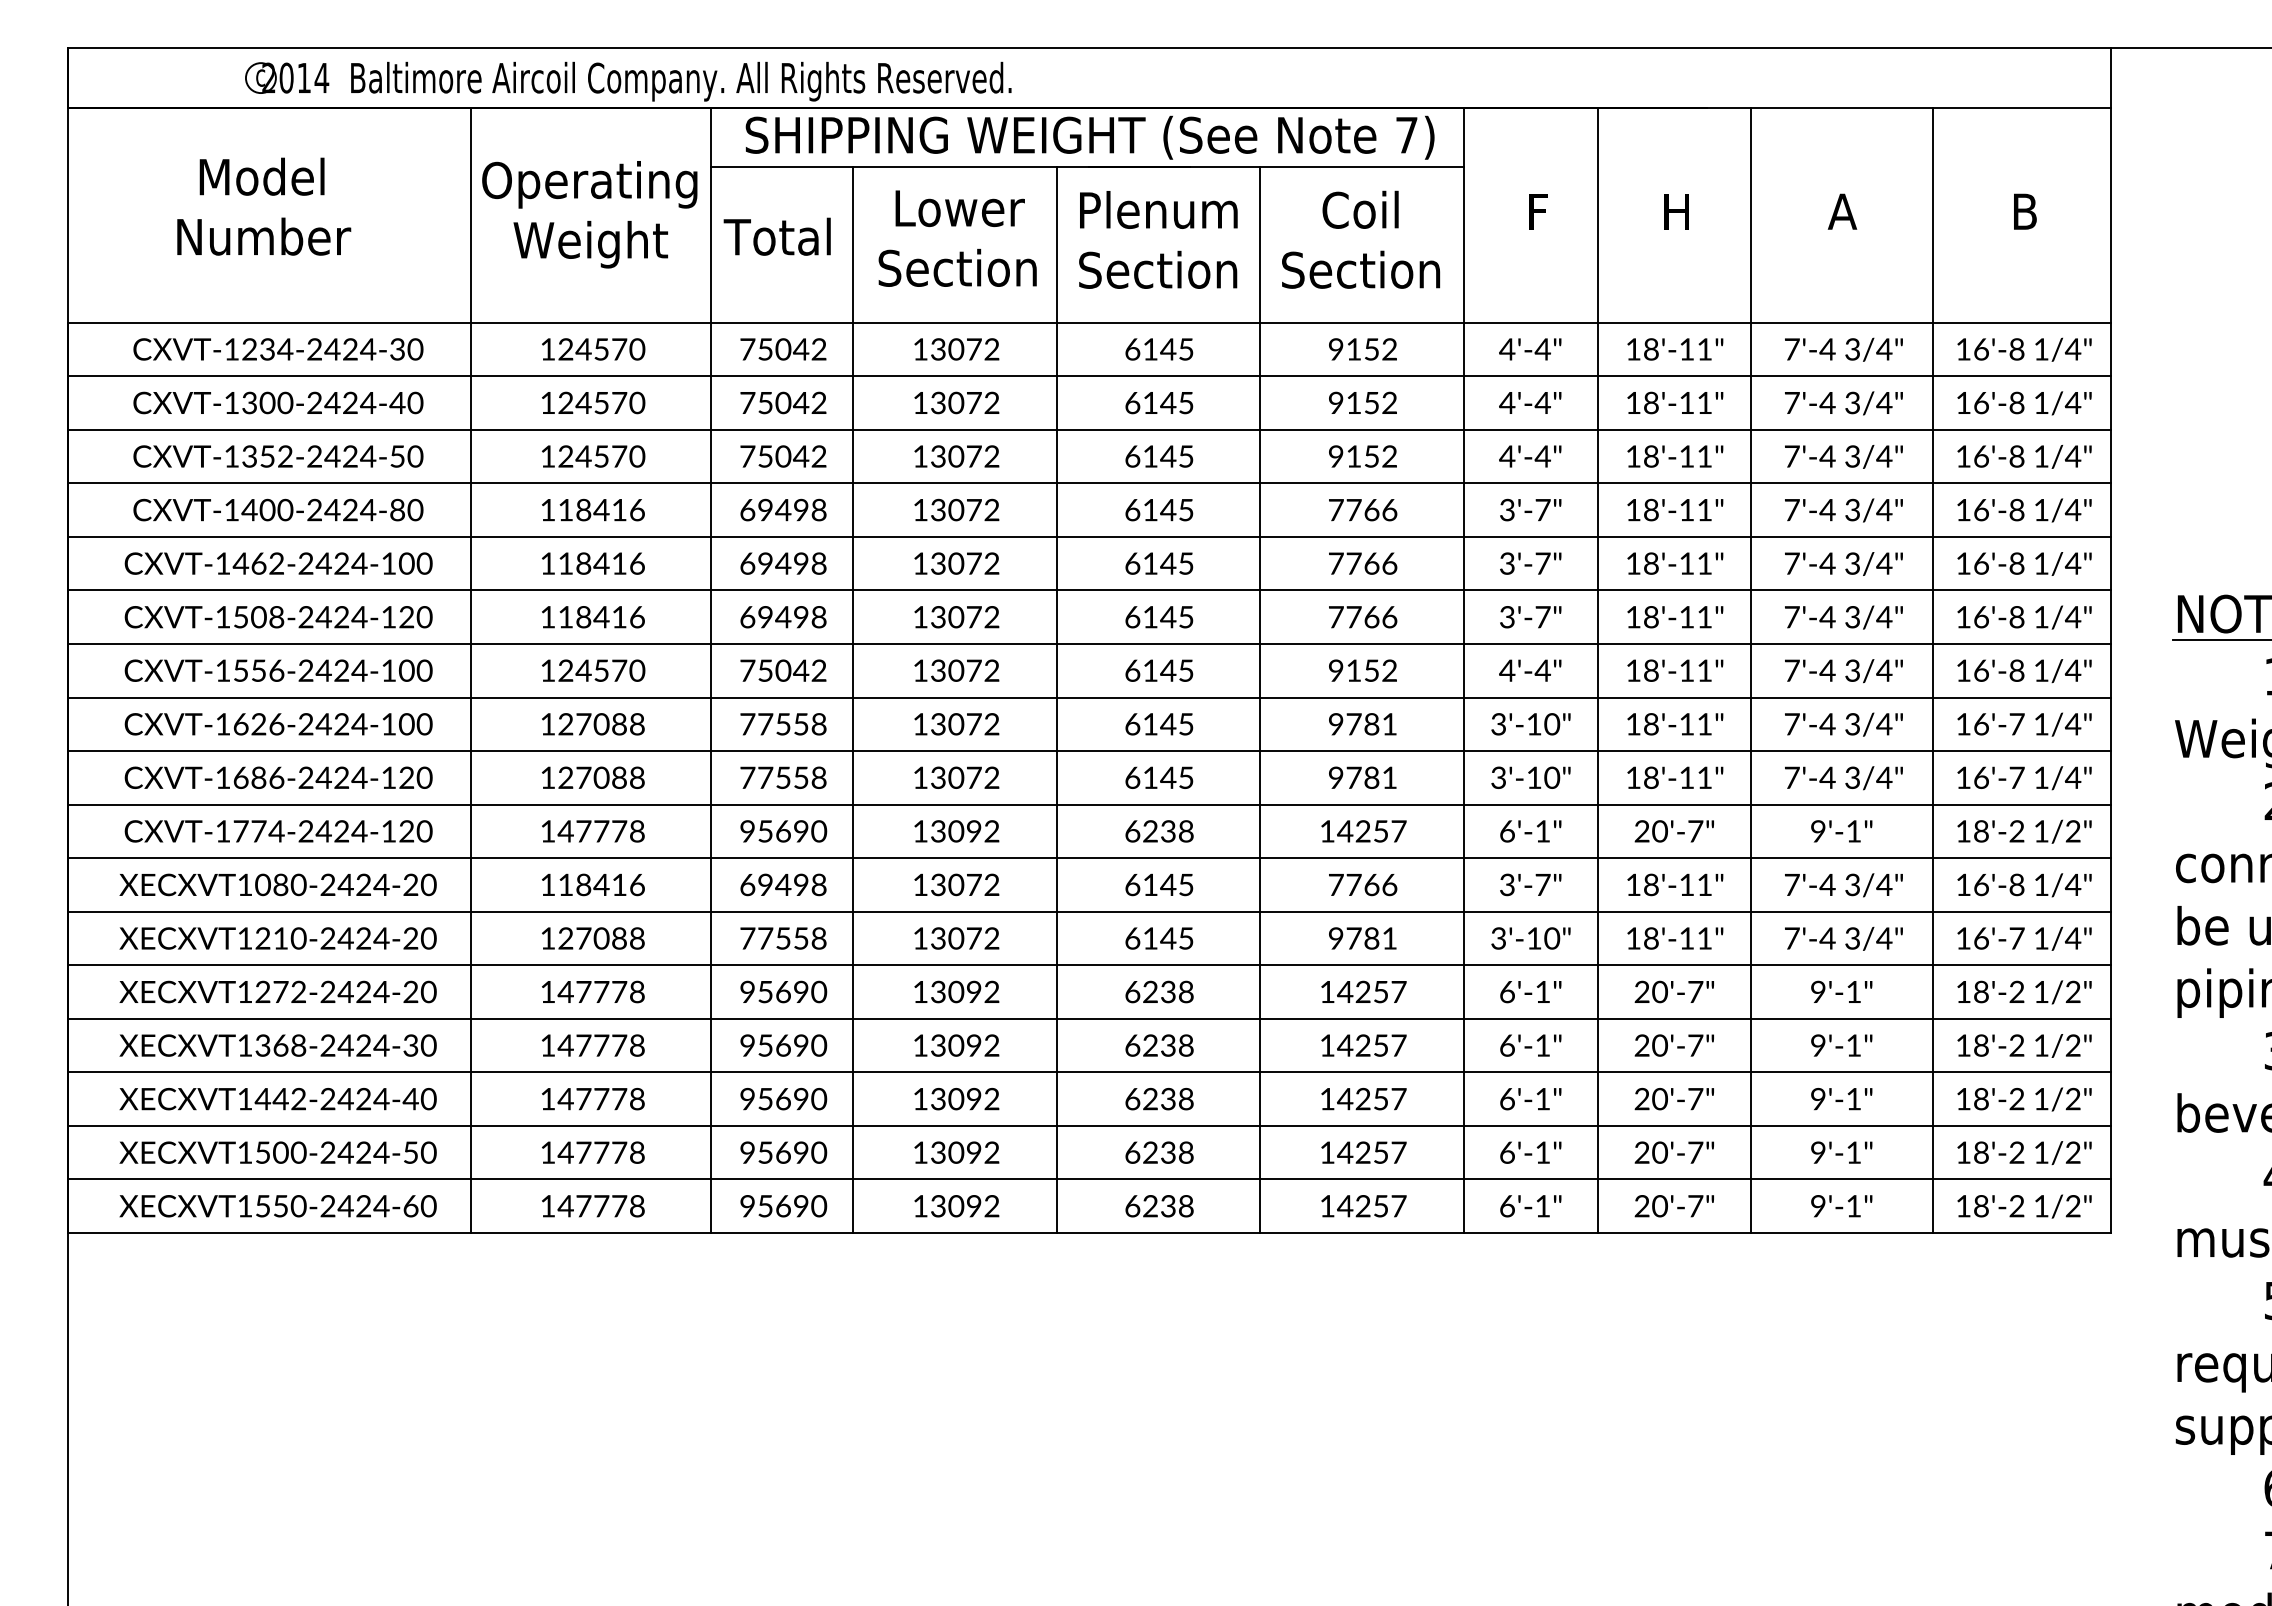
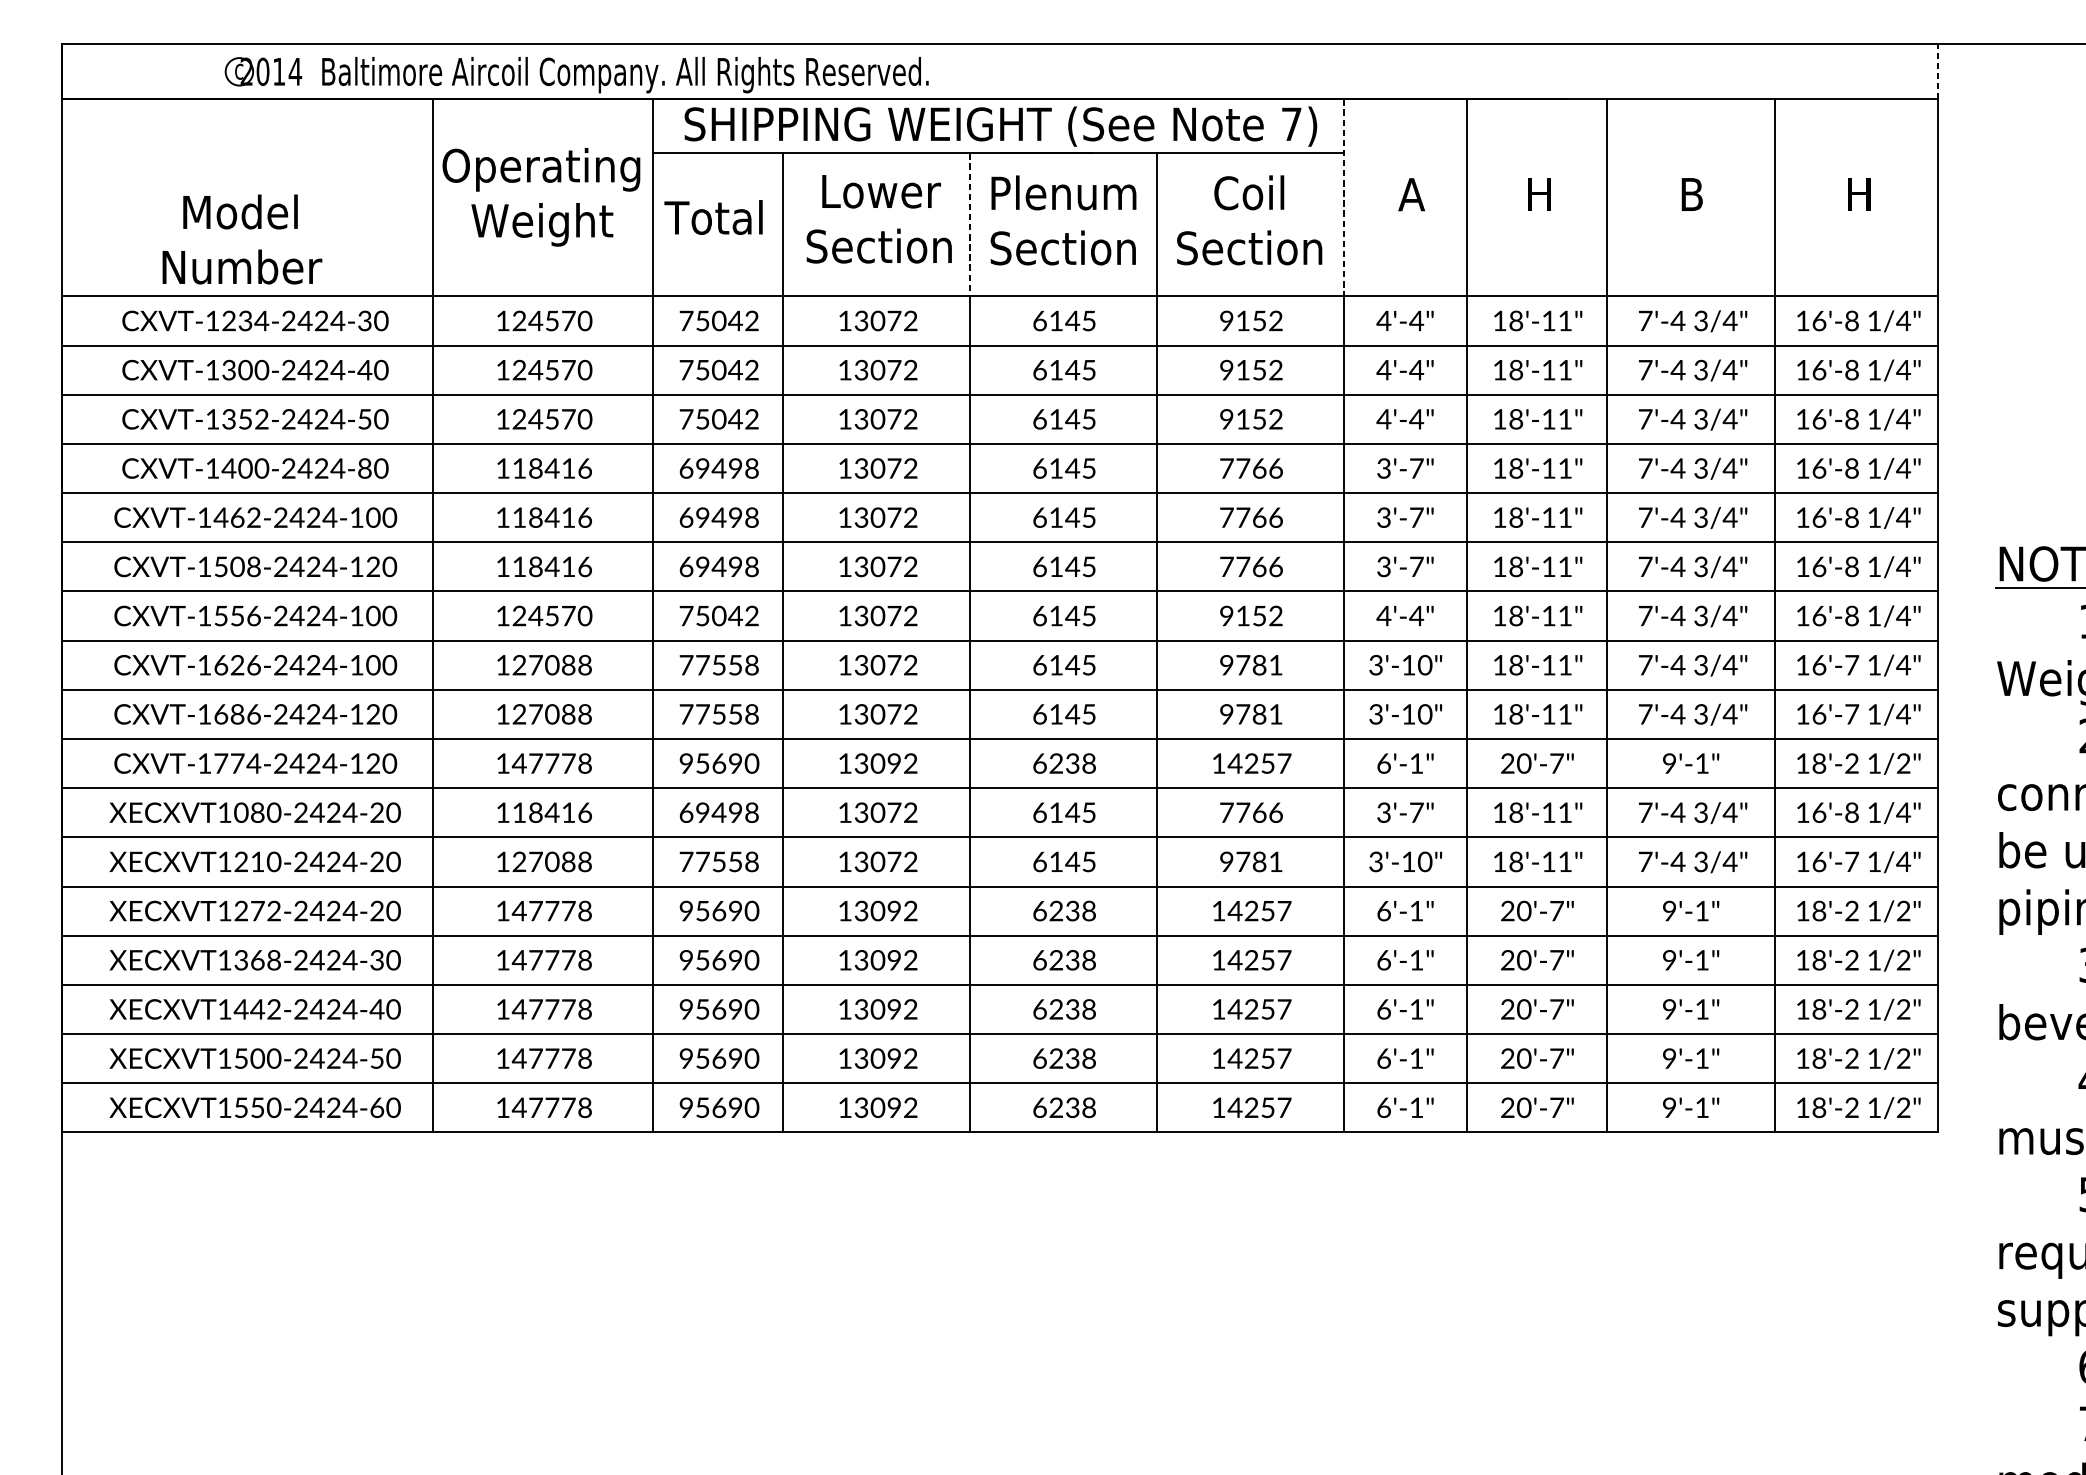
line: (2110, 78) -> (1937, 72), solid -> dashed
text: (264, 206) -> (242, 239), moved
text: (1537, 211) -> (1411, 194), F -> A
text: (1842, 211) -> (1691, 194), A -> B
text: (2024, 211) -> (1858, 194), B -> H
line: (1463, 215) -> (1343, 197), solid -> dashed
line: (1056, 244) -> (969, 224), solid -> dashed

